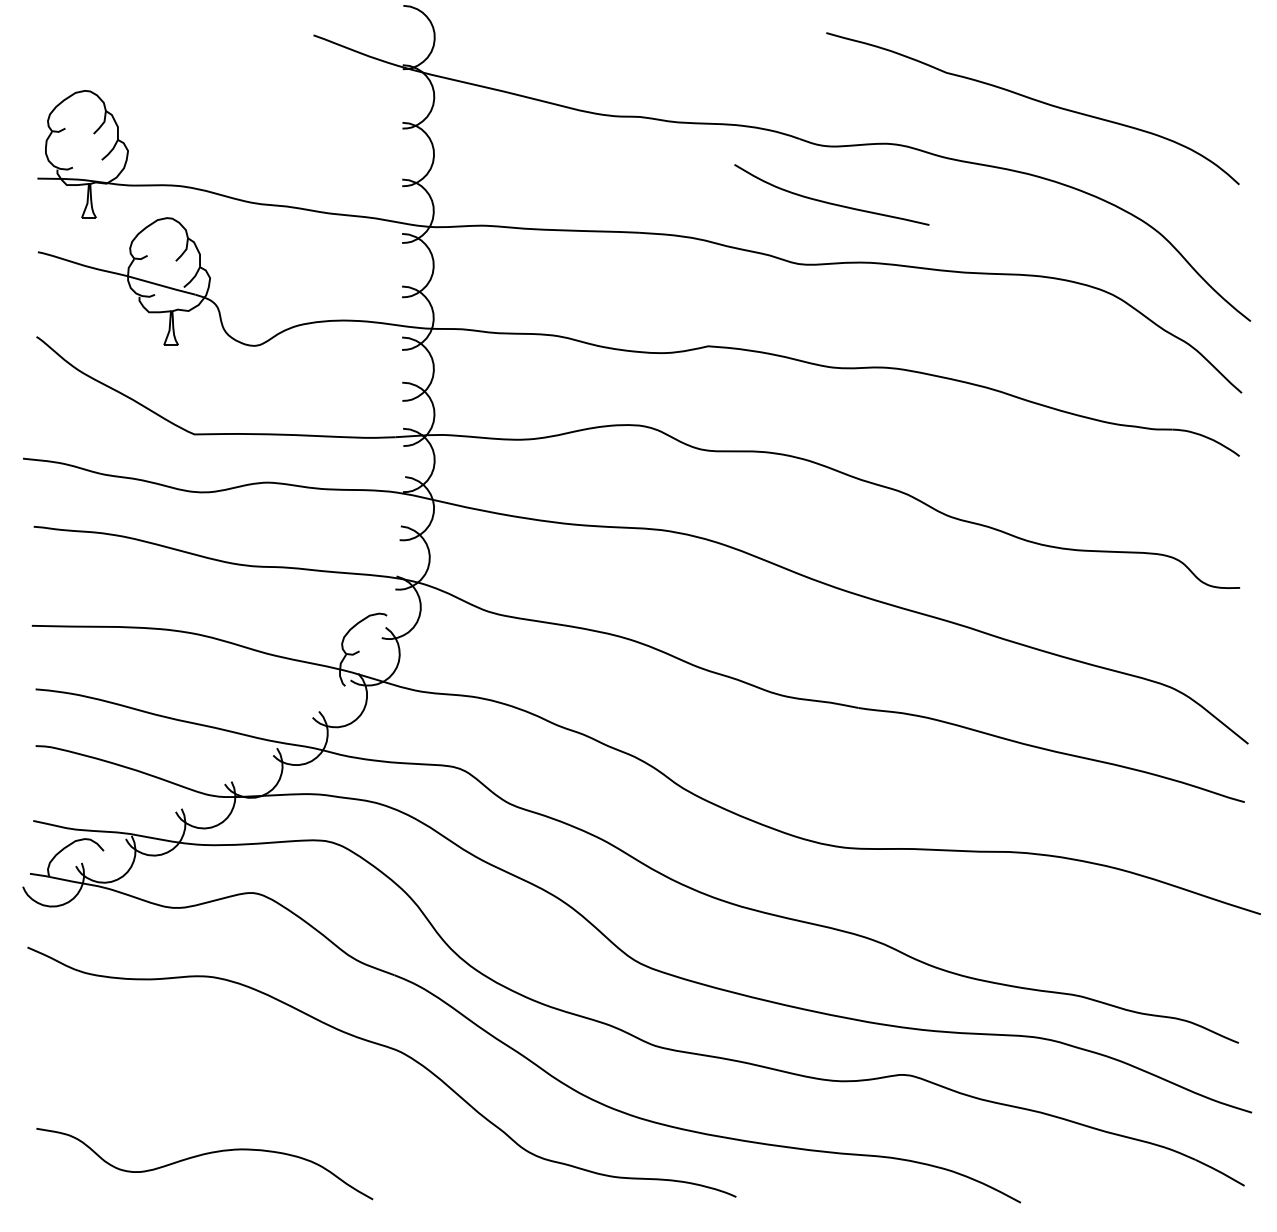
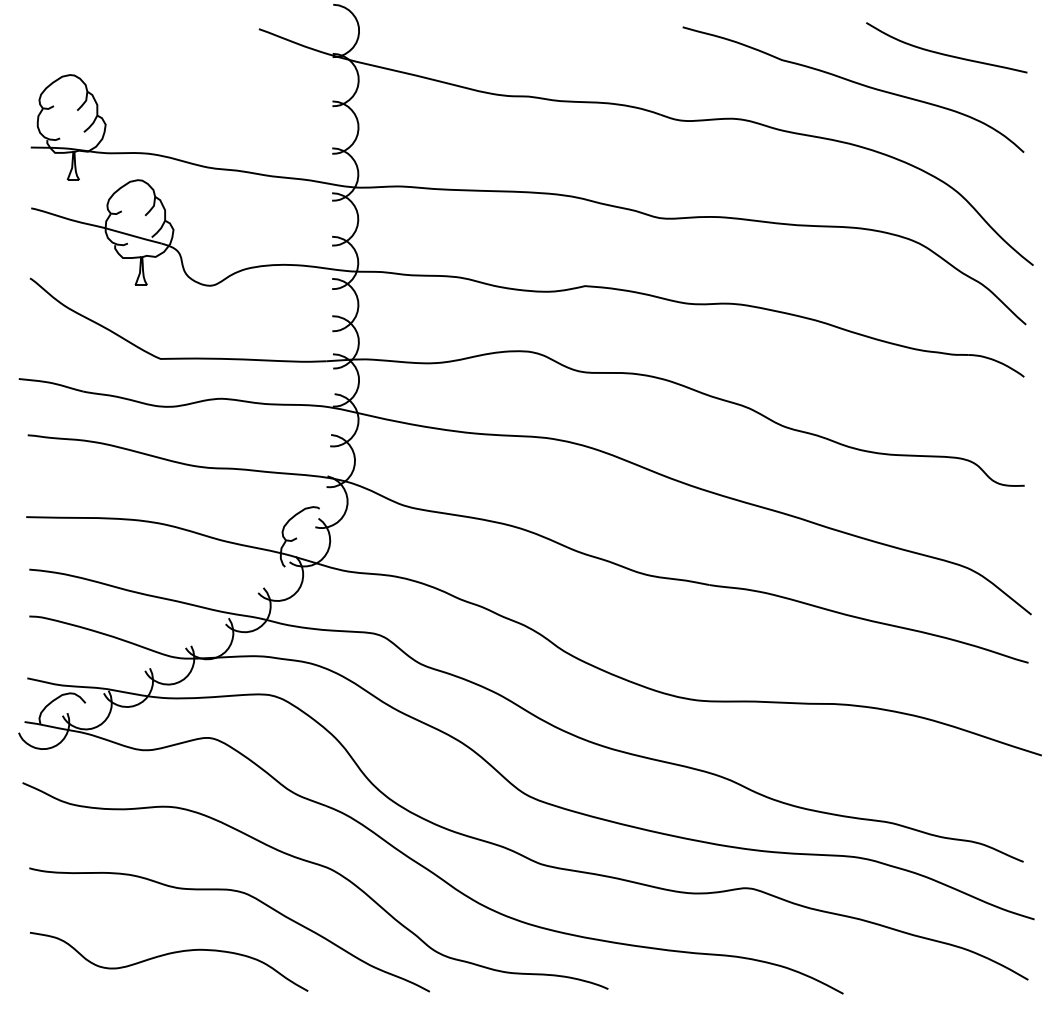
curve: (831, 202) -> (946, 54), moved
curve: (285, 1079) -> (235, 892), added

